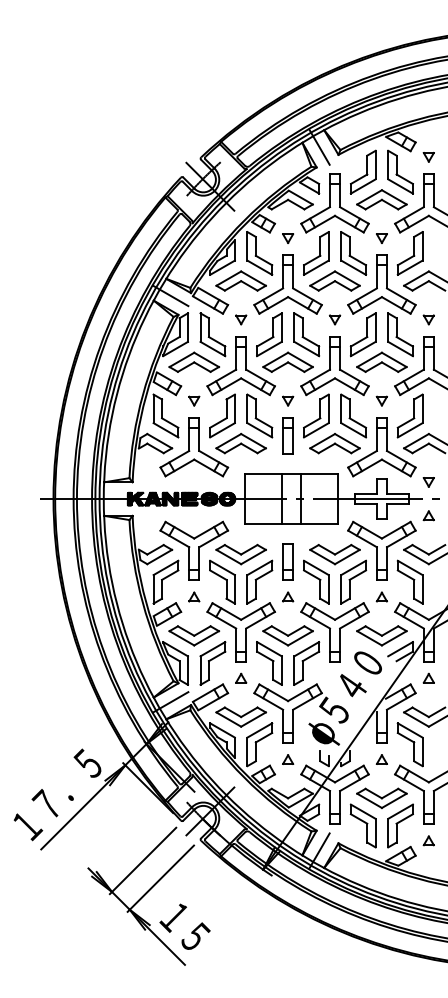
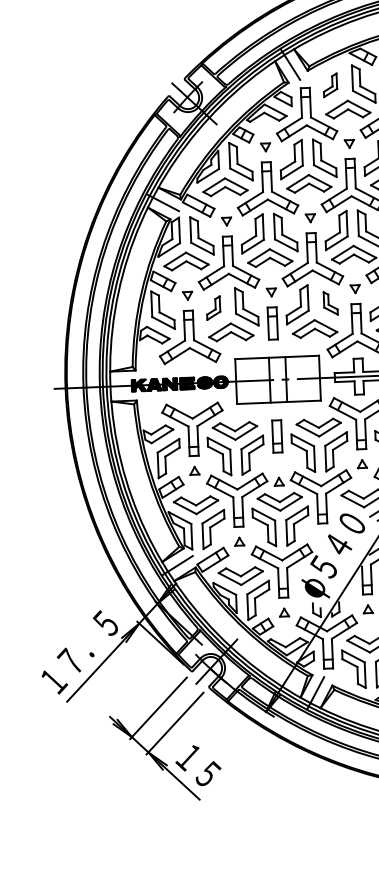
part: (362, 171) -> (329, 84), size x0.6
part: (222, 415) -> (213, 307), size x0.6
part: (353, 415) -> (330, 303), size x0.6
part: (288, 596) -> (279, 481), moved

